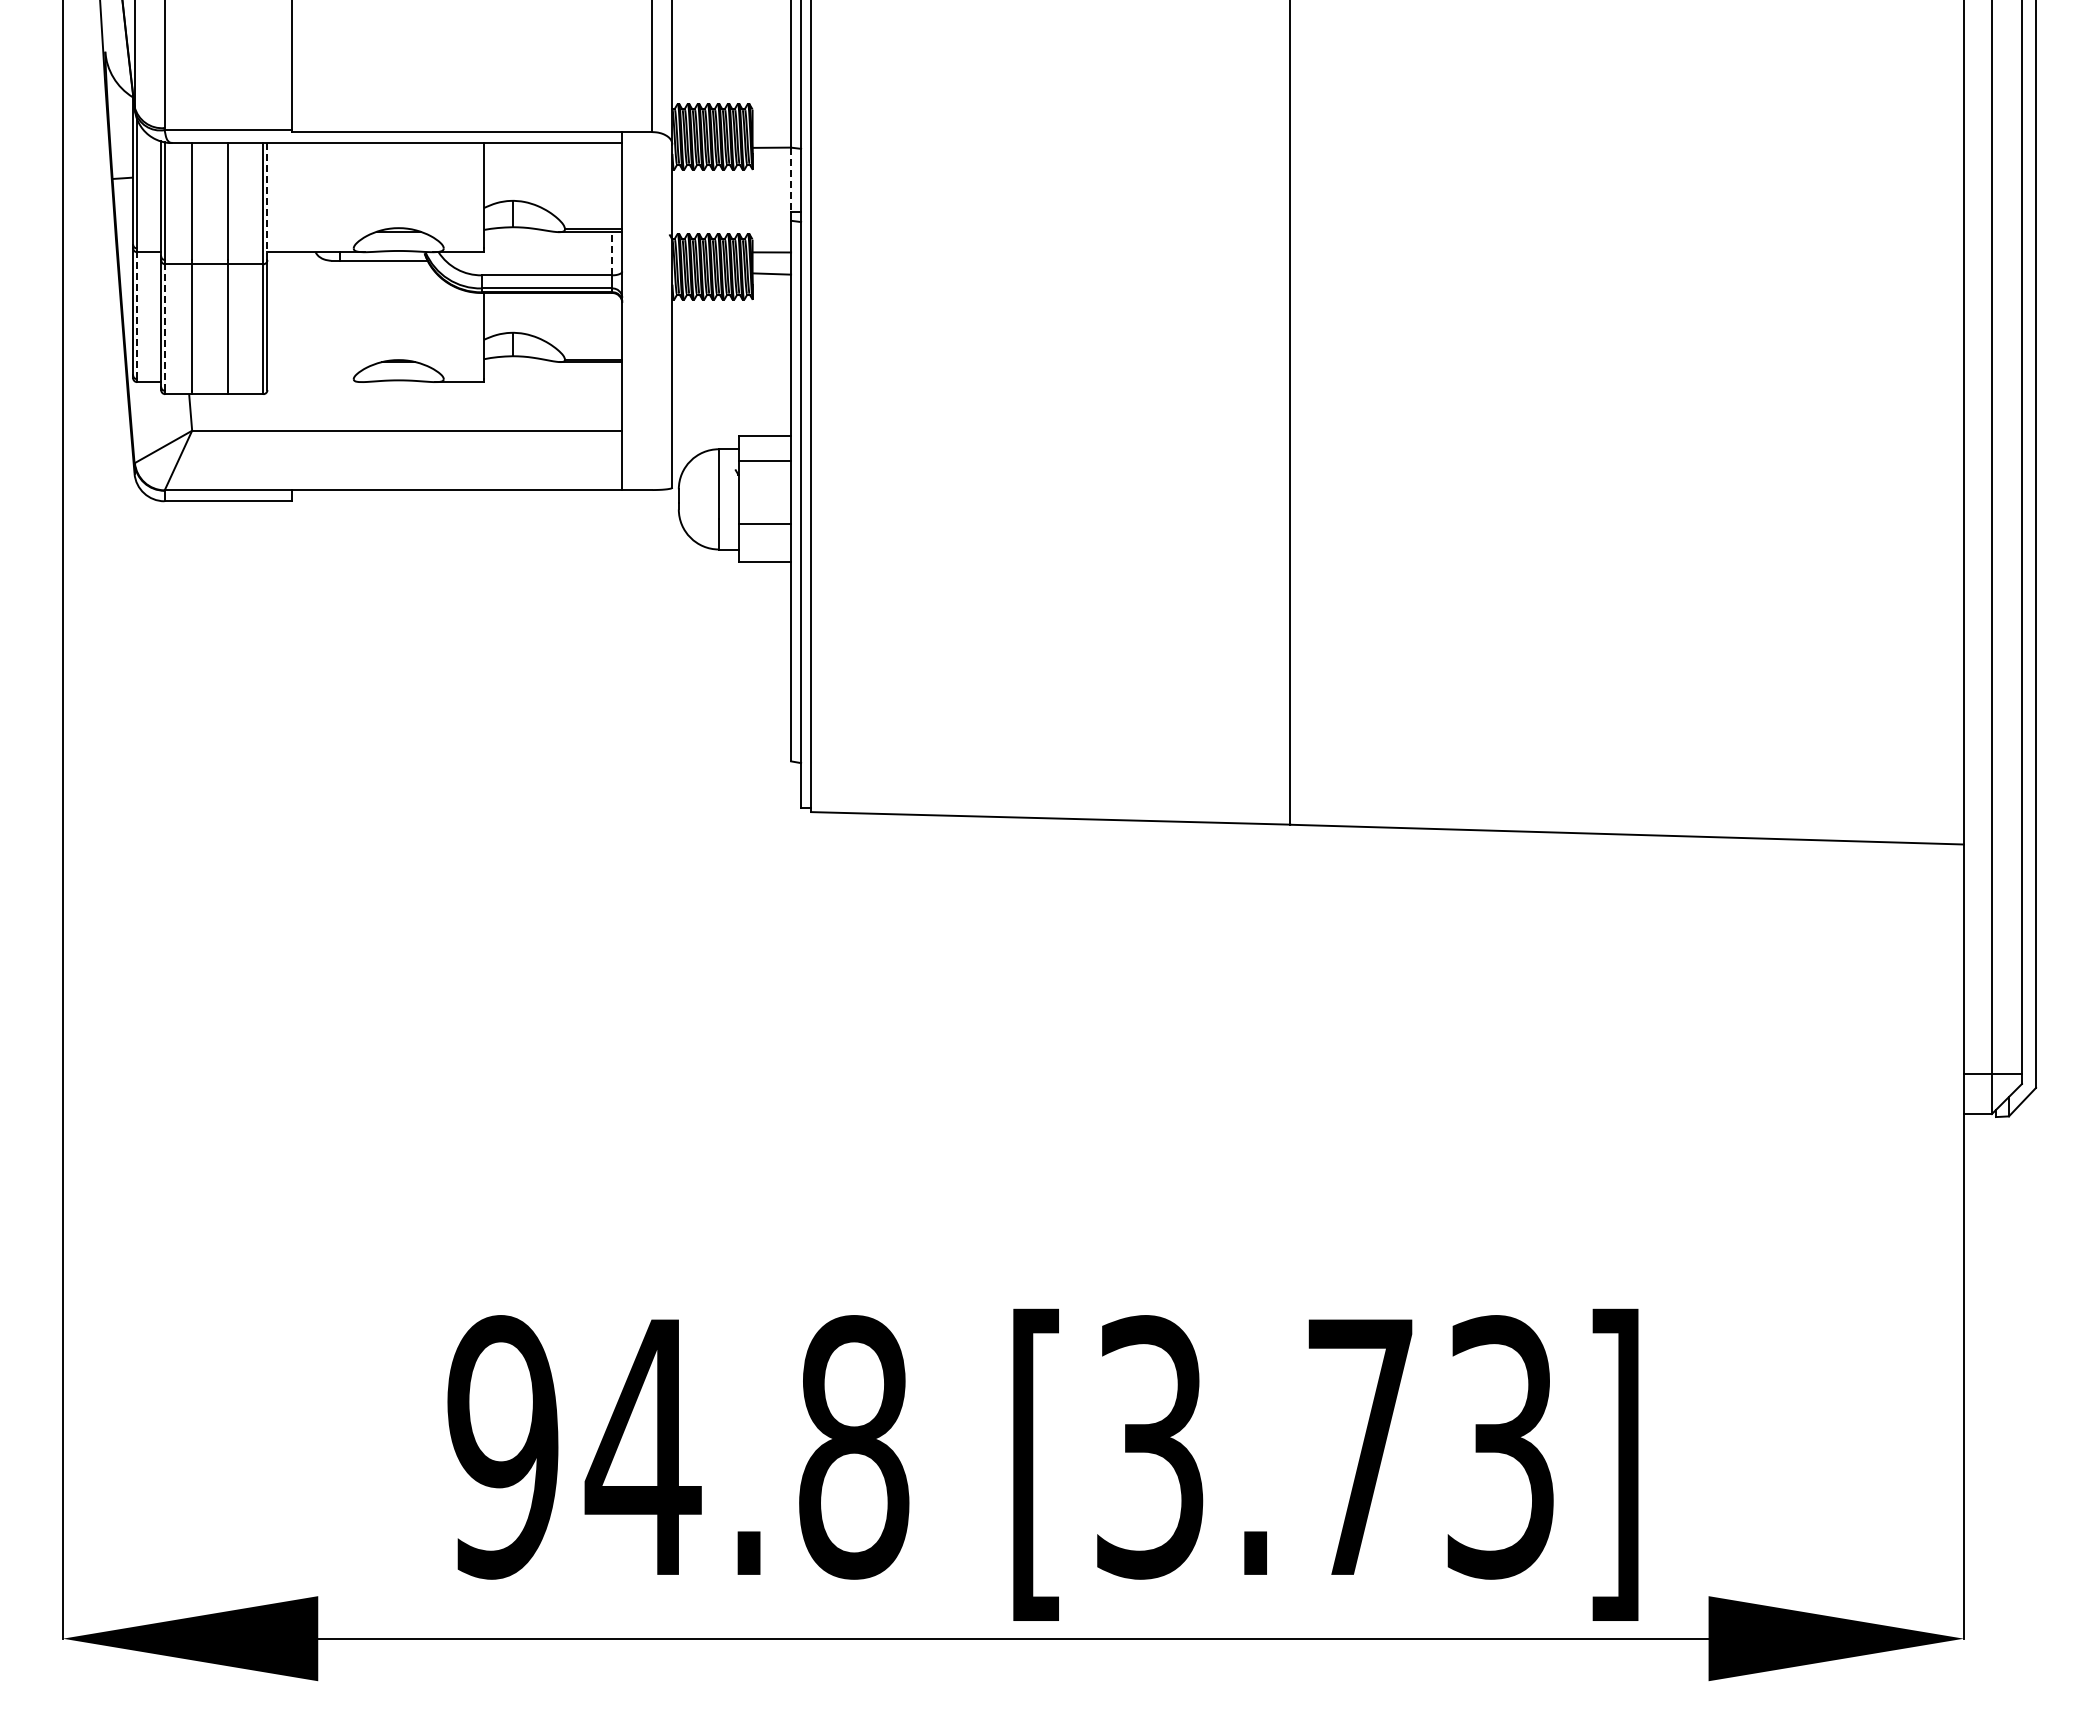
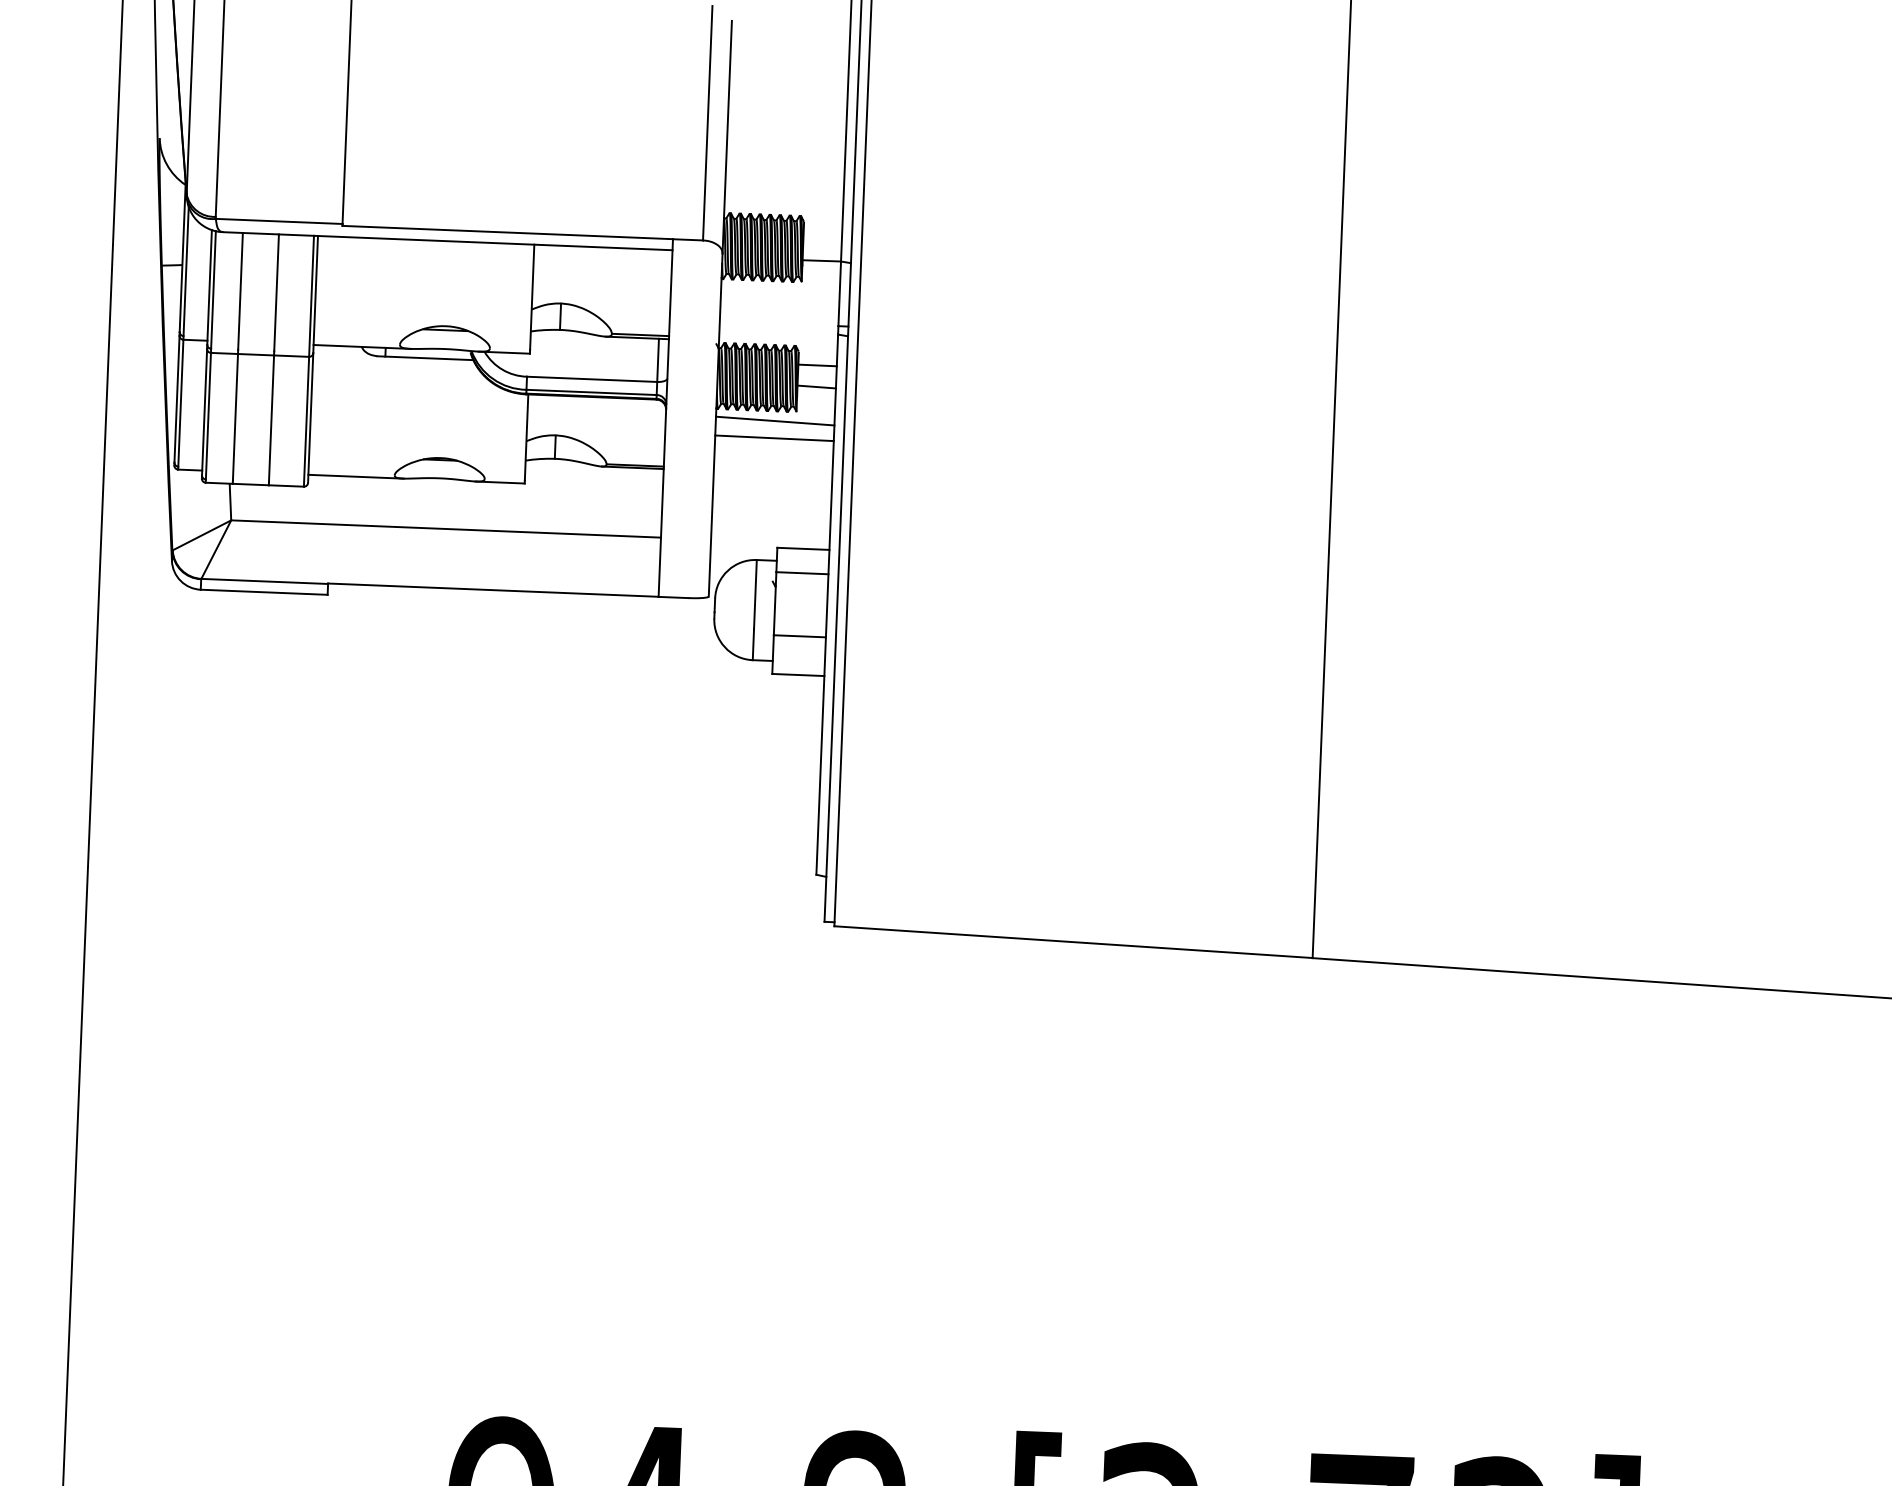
line: (791, 180) -> (840, 294), dashed -> solid
line: (267, 201) -> (315, 294), dashed -> solid
line: (612, 253) -> (658, 360), dashed -> solid
line: (731, 309) -> (774, 420), added
line: (137, 315) -> (181, 403), dashed -> solid
line: (731, 326) -> (774, 437), added
line: (165, 327) -> (208, 416), dashed -> solid
line: (314, 382) -> (355, 477), added

